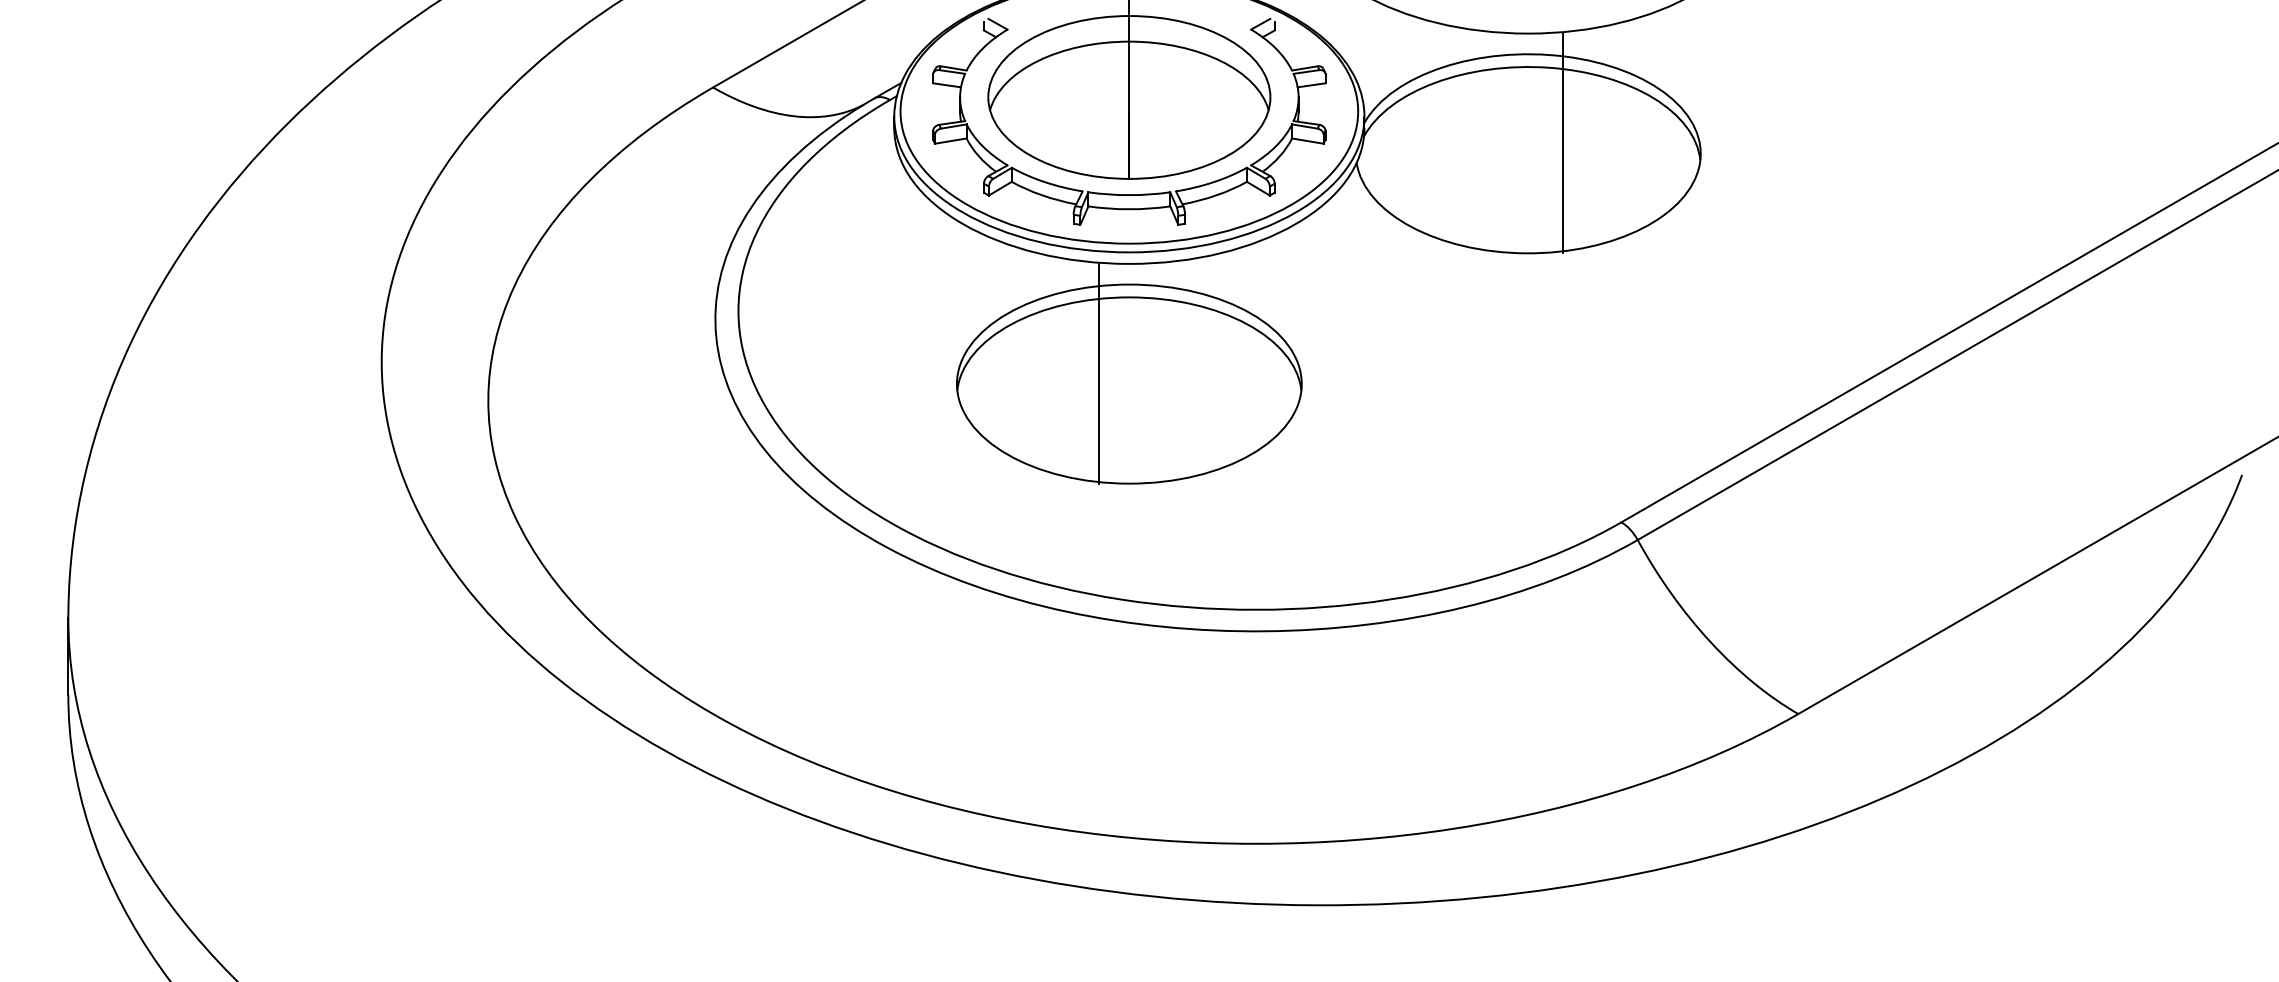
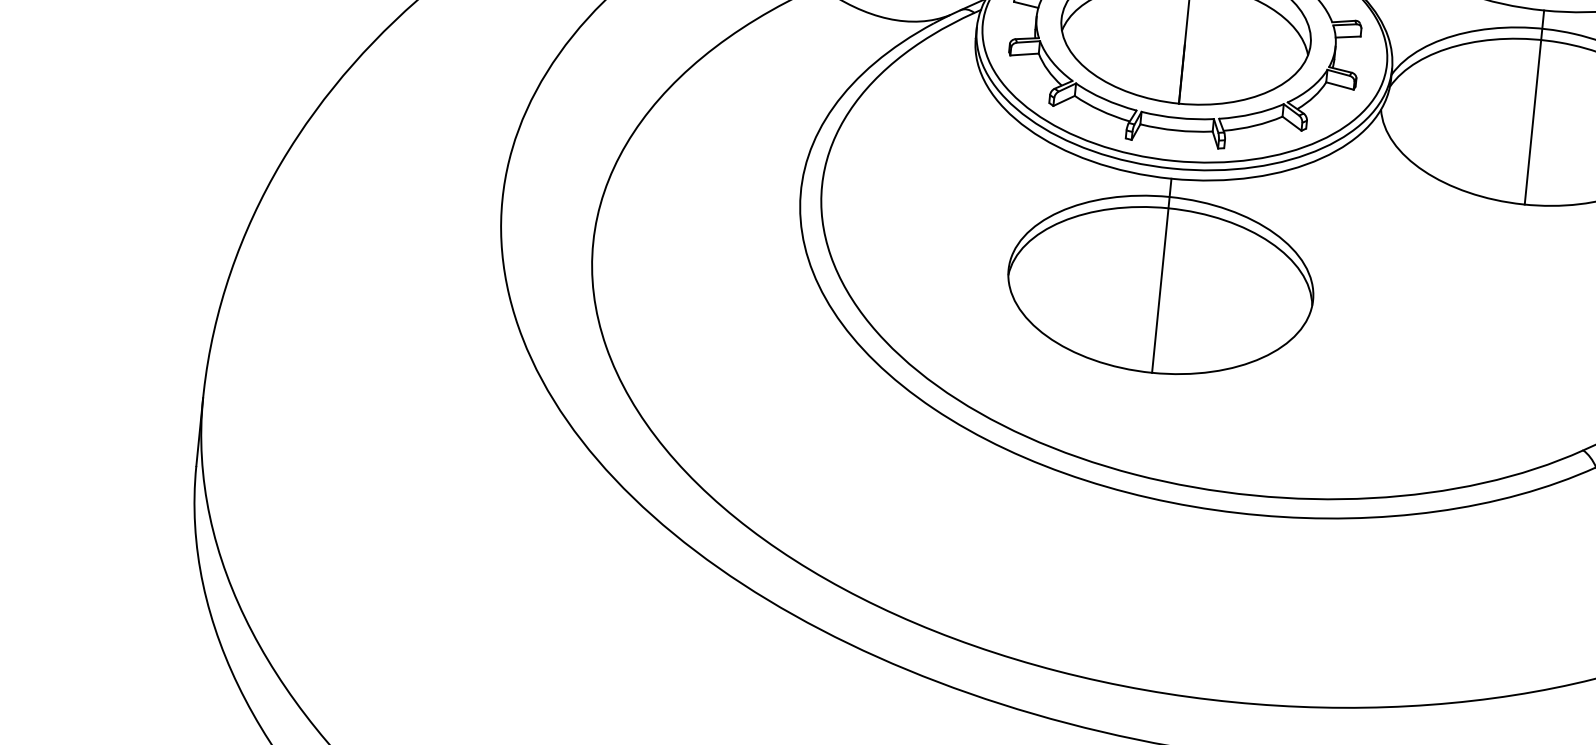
line: (1563, 143) -> (1534, 107), moved
line: (1099, 373) -> (1161, 275), moved

